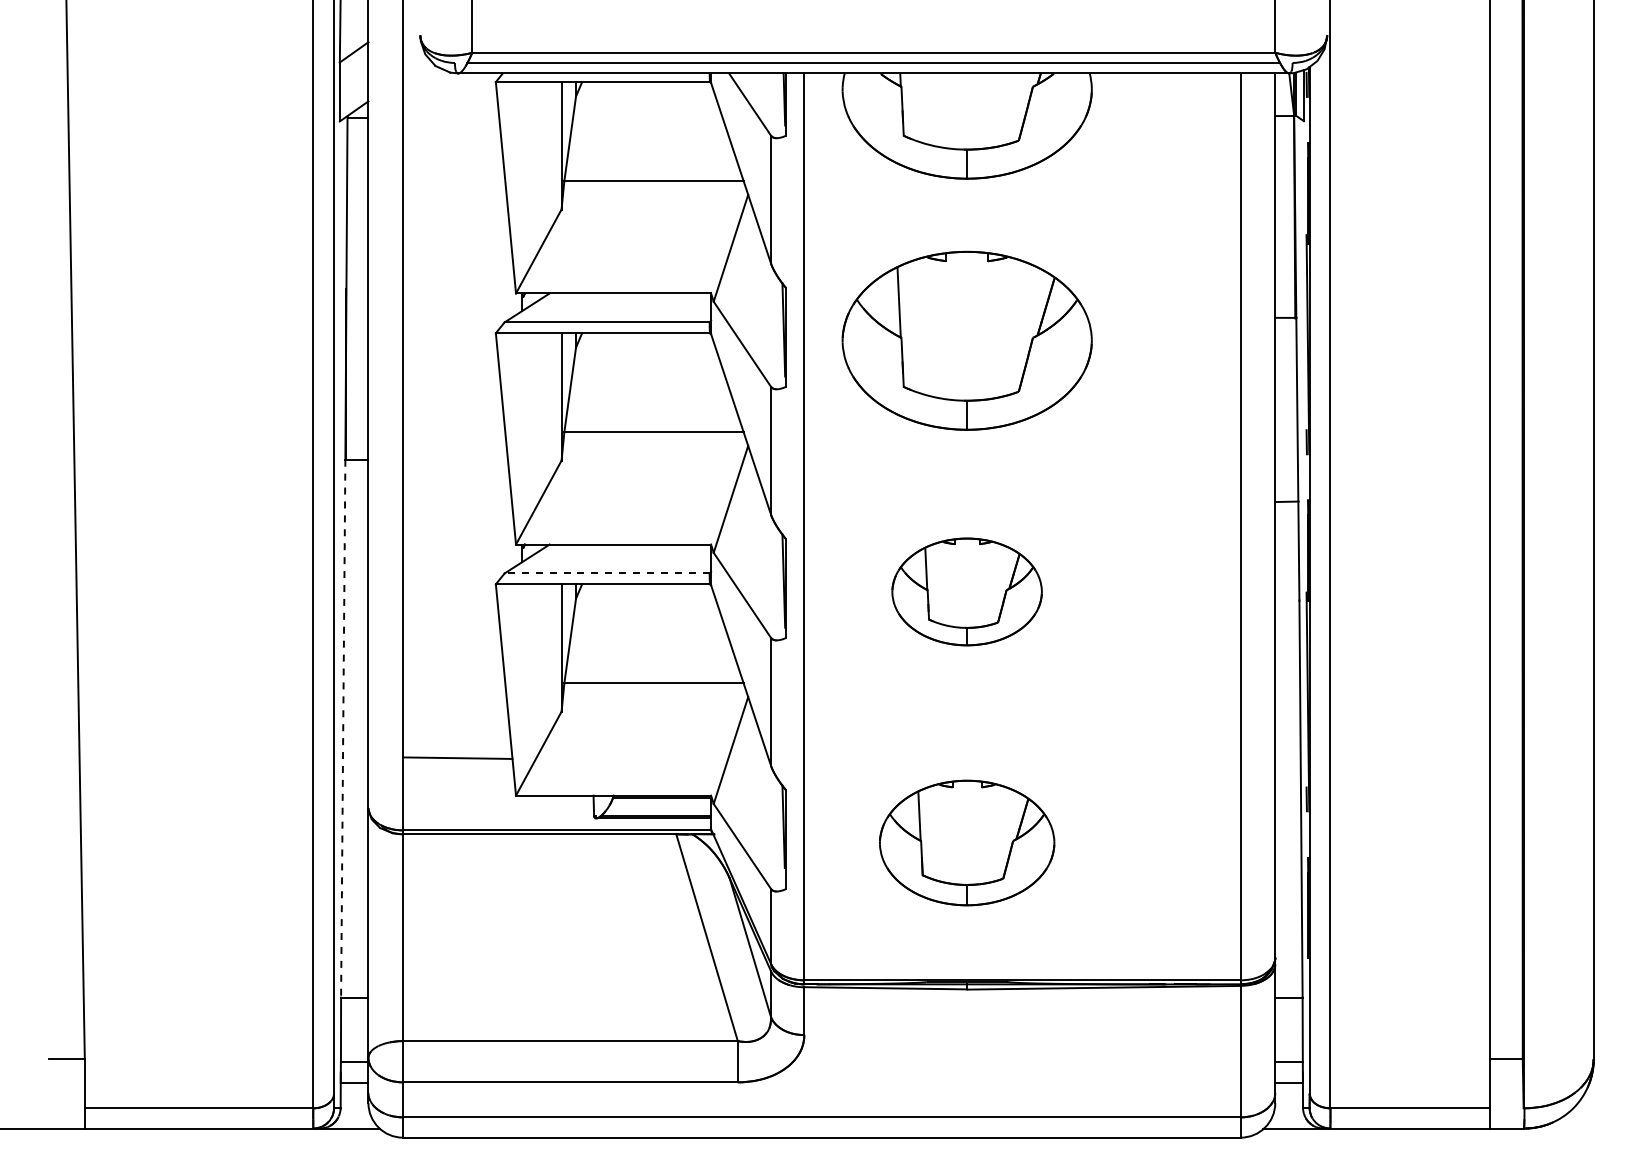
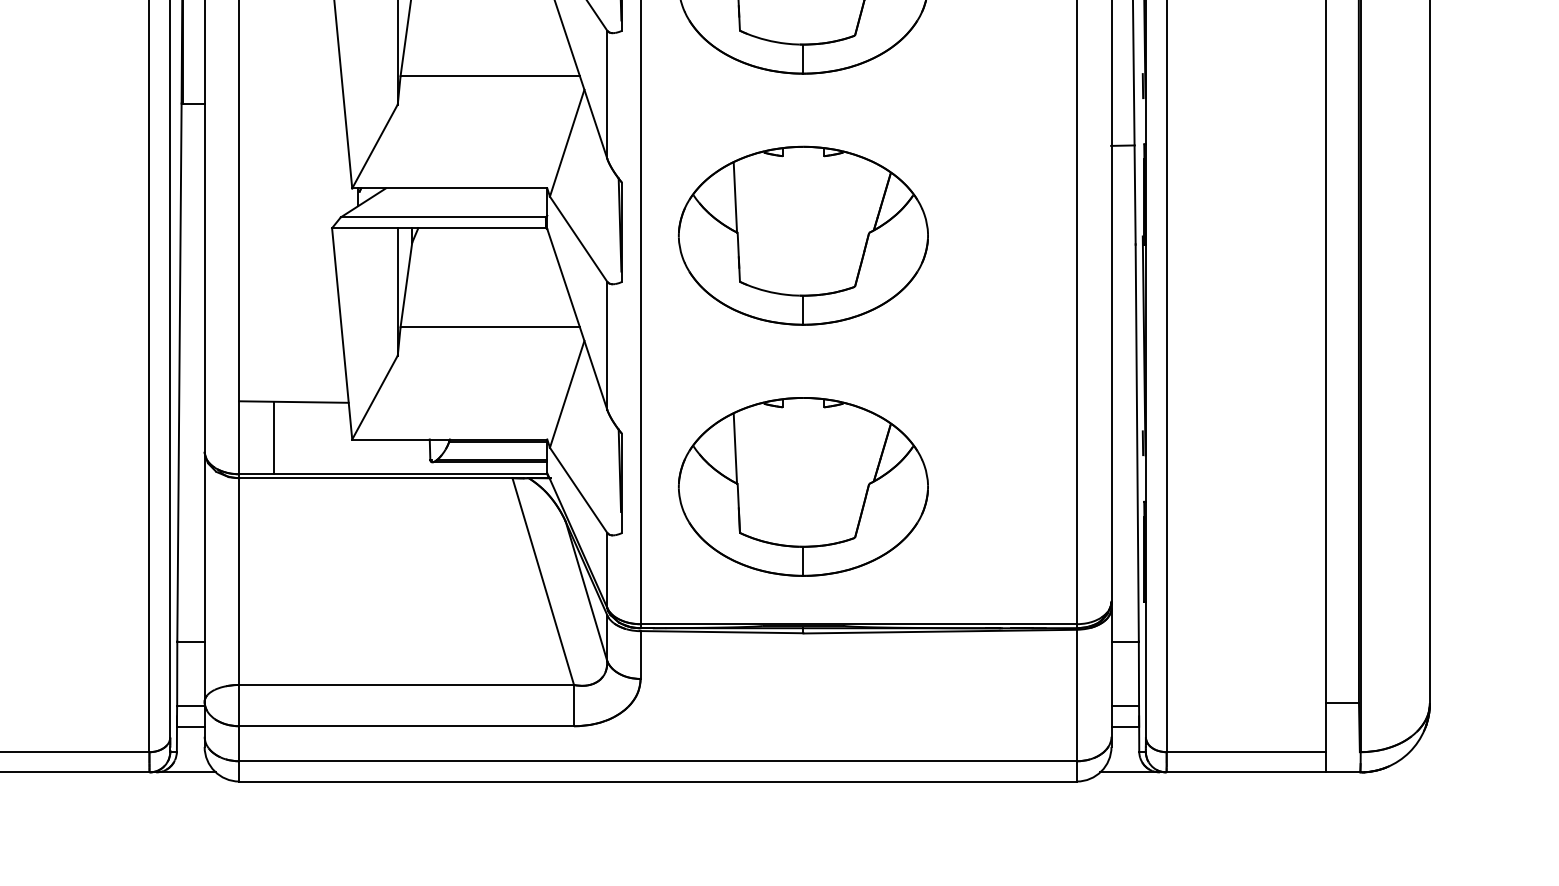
line: (607, 573) -> (443, 217), dashed -> solid
part: (966, 591) -> (802, 235), size x1.67
line: (343, 728) -> (179, 372), dashed -> solid
line: (437, 793) -> (273, 437), added
part: (966, 842) -> (802, 486), size x1.43

